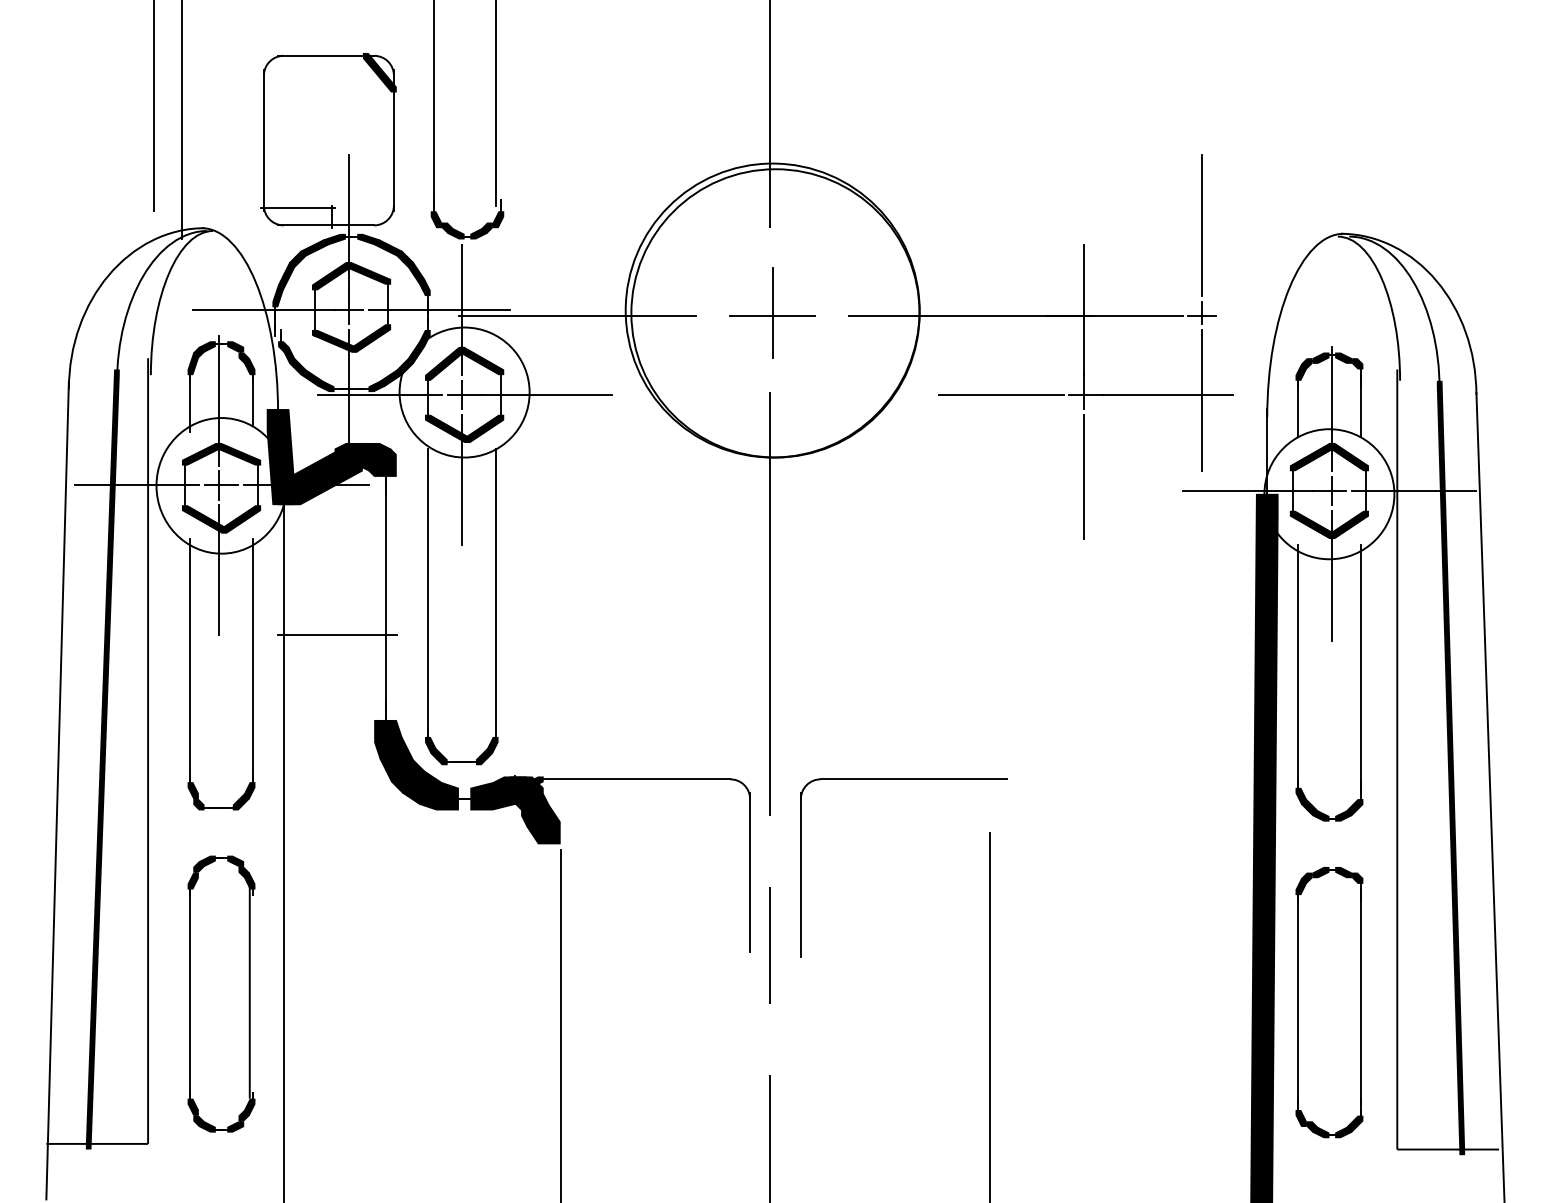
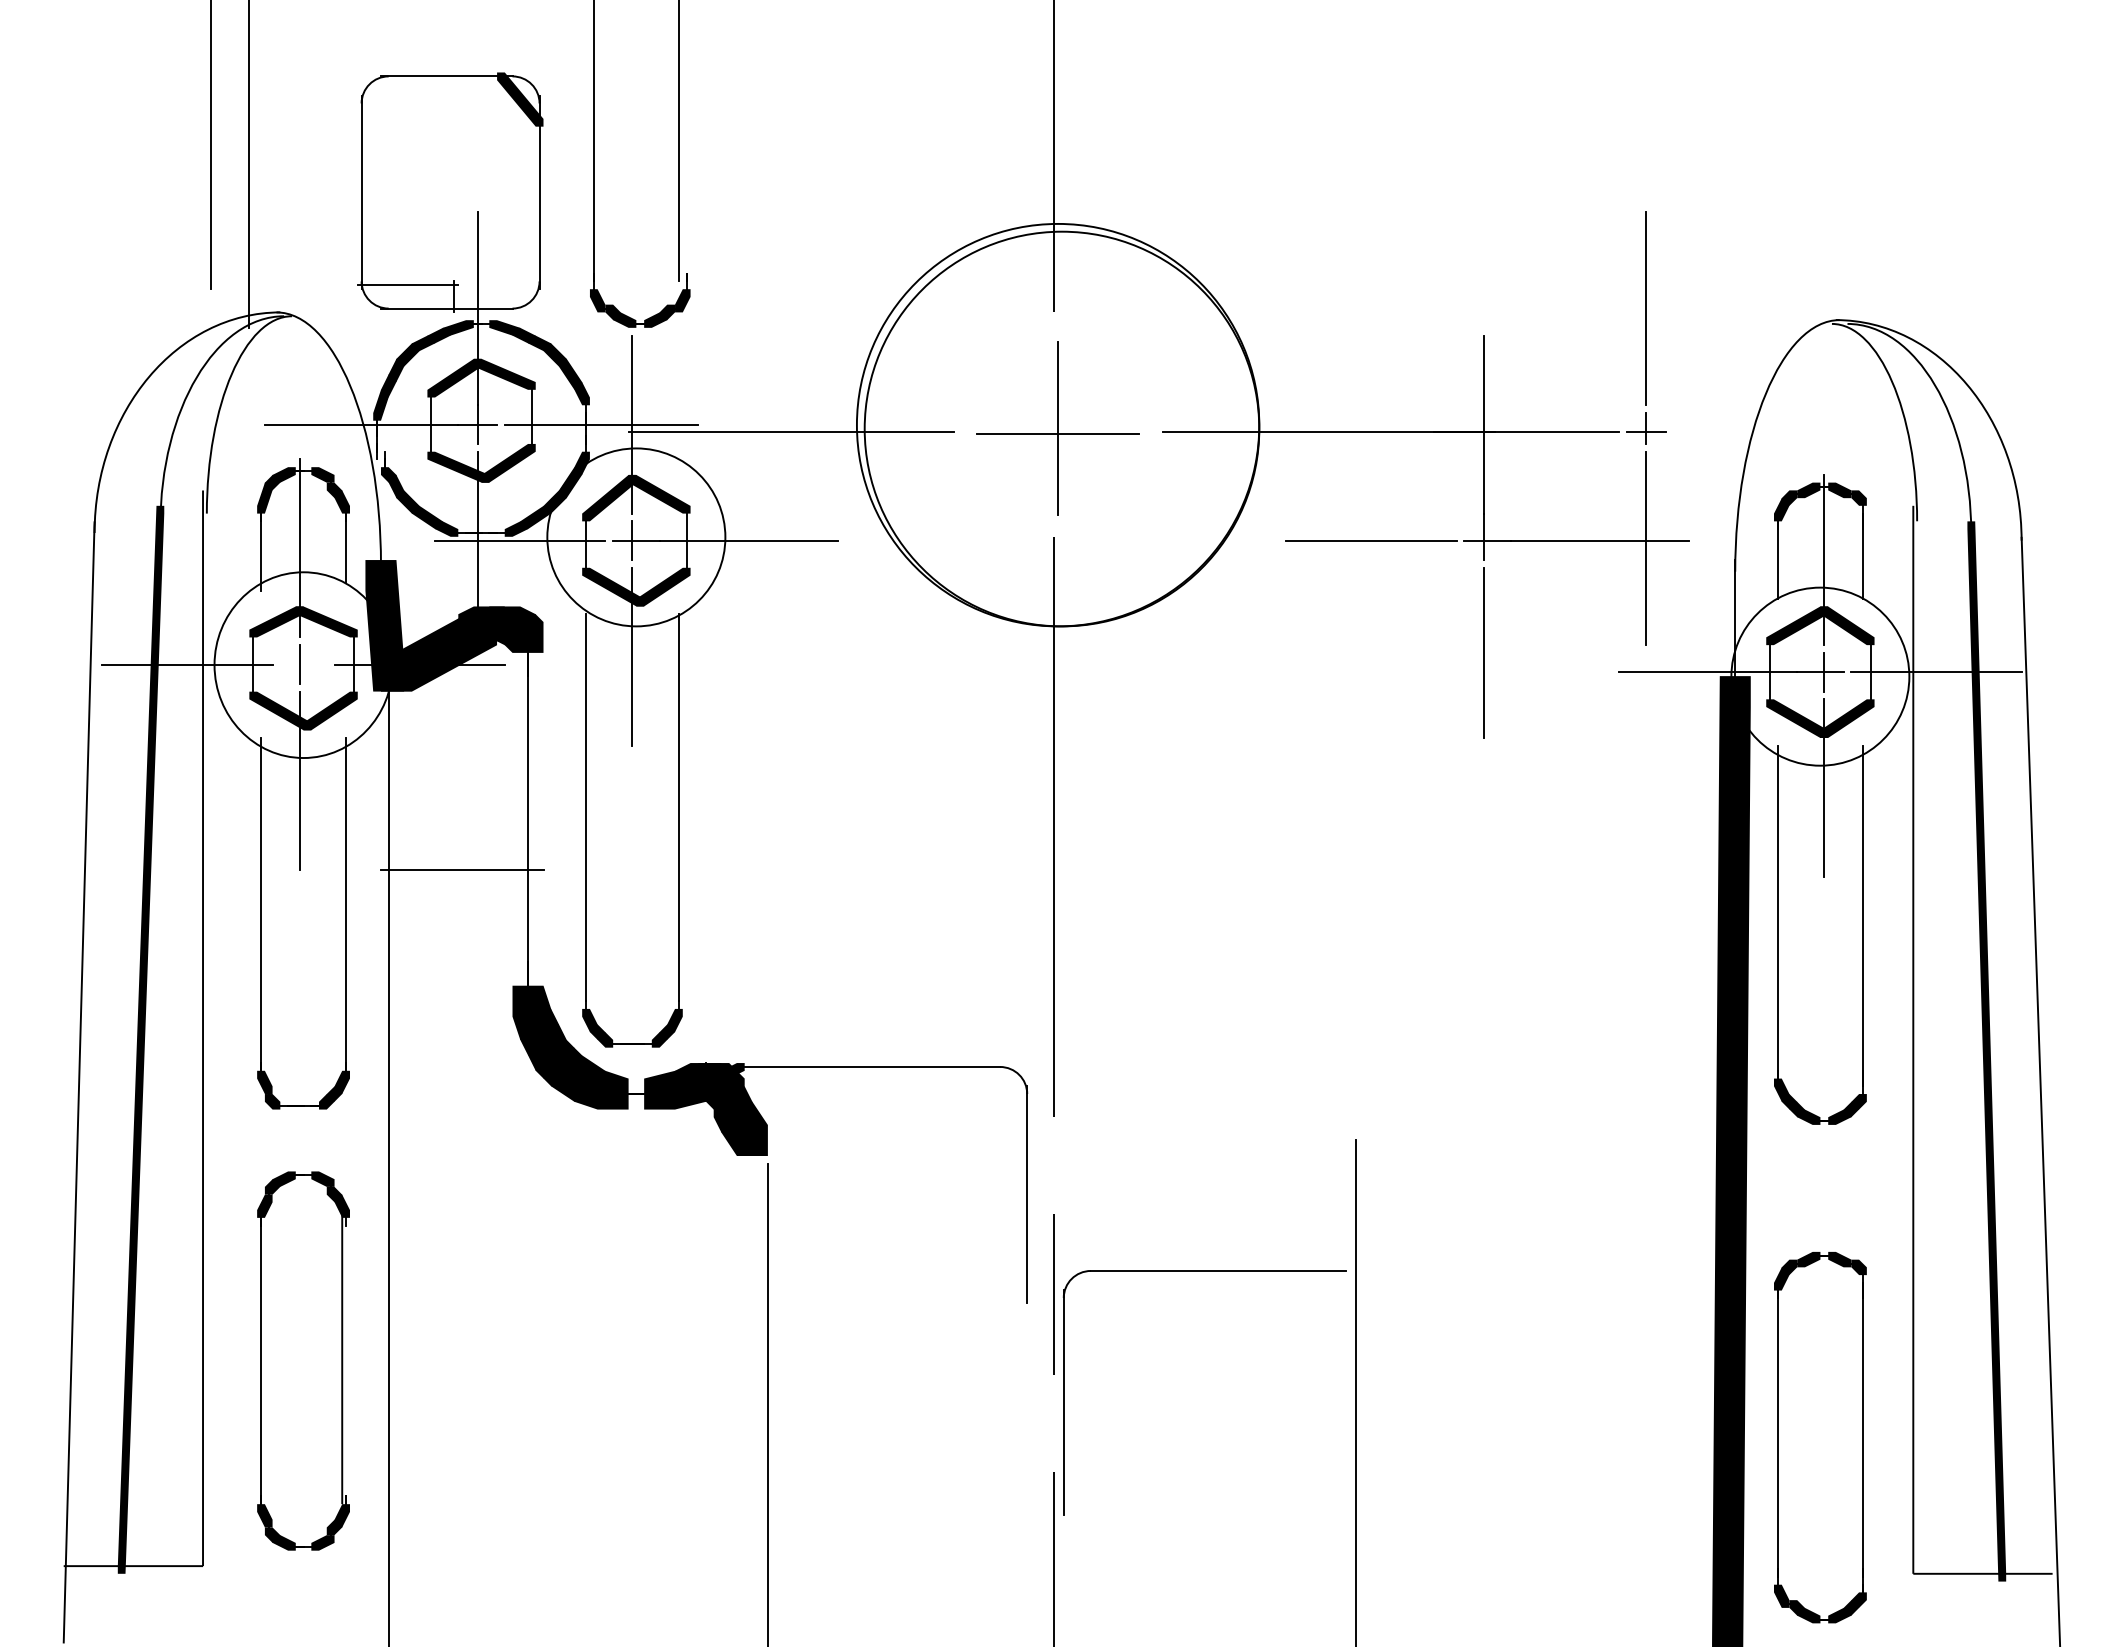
part: (772, 312) -> (1057, 428), size x1.4
line: (221, 485) -> (303, 664), removed
part: (903, 779) -> (1204, 1271), moved
part: (1329, 1002) -> (1820, 1437), moved

